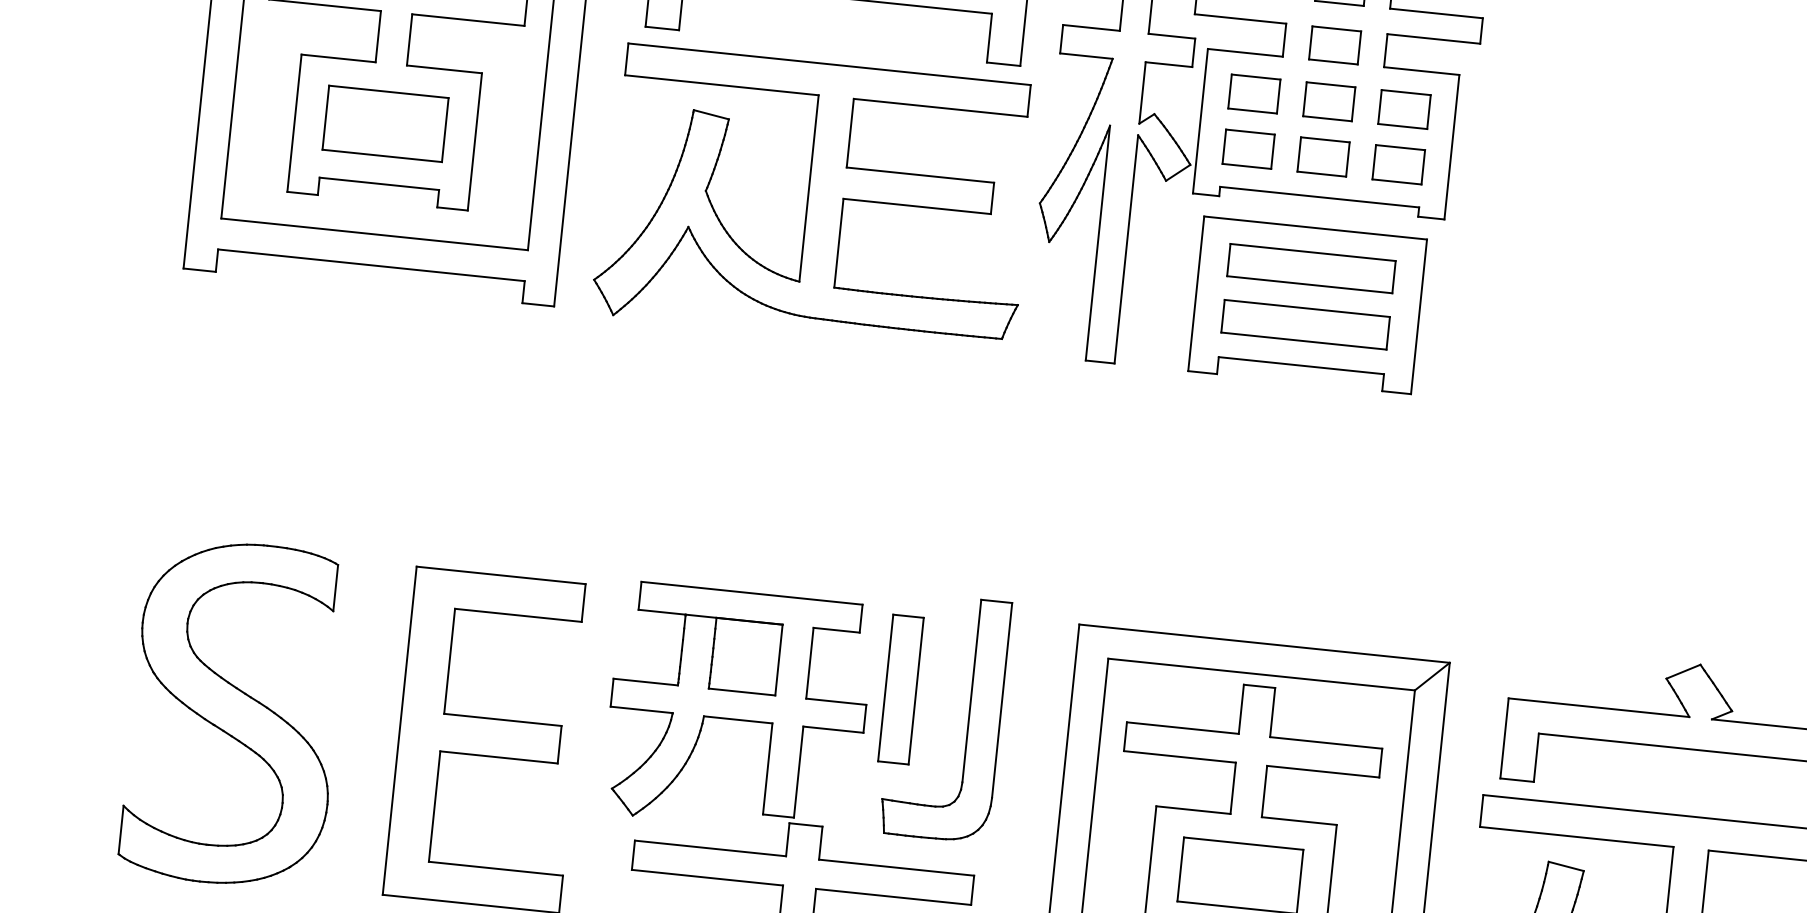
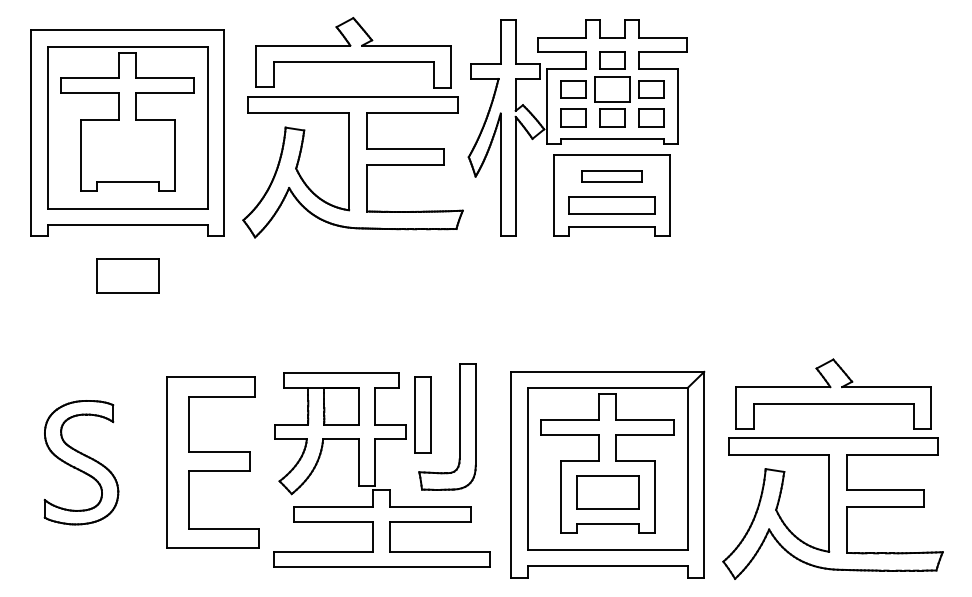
part: (1329, 101) -> (612, 89), size x1.4
part: (385, 122) -> (127, 275), moved
part: (1310, 268) -> (611, 176), size x0.7
part: (234, 713) -> (81, 462), size x0.7

